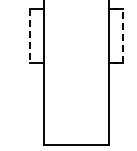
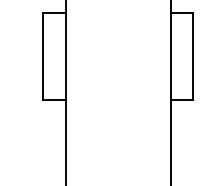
line: (122, 35) -> (192, 55), dashed -> solid
line: (29, 36) -> (43, 56), dashed -> solid

